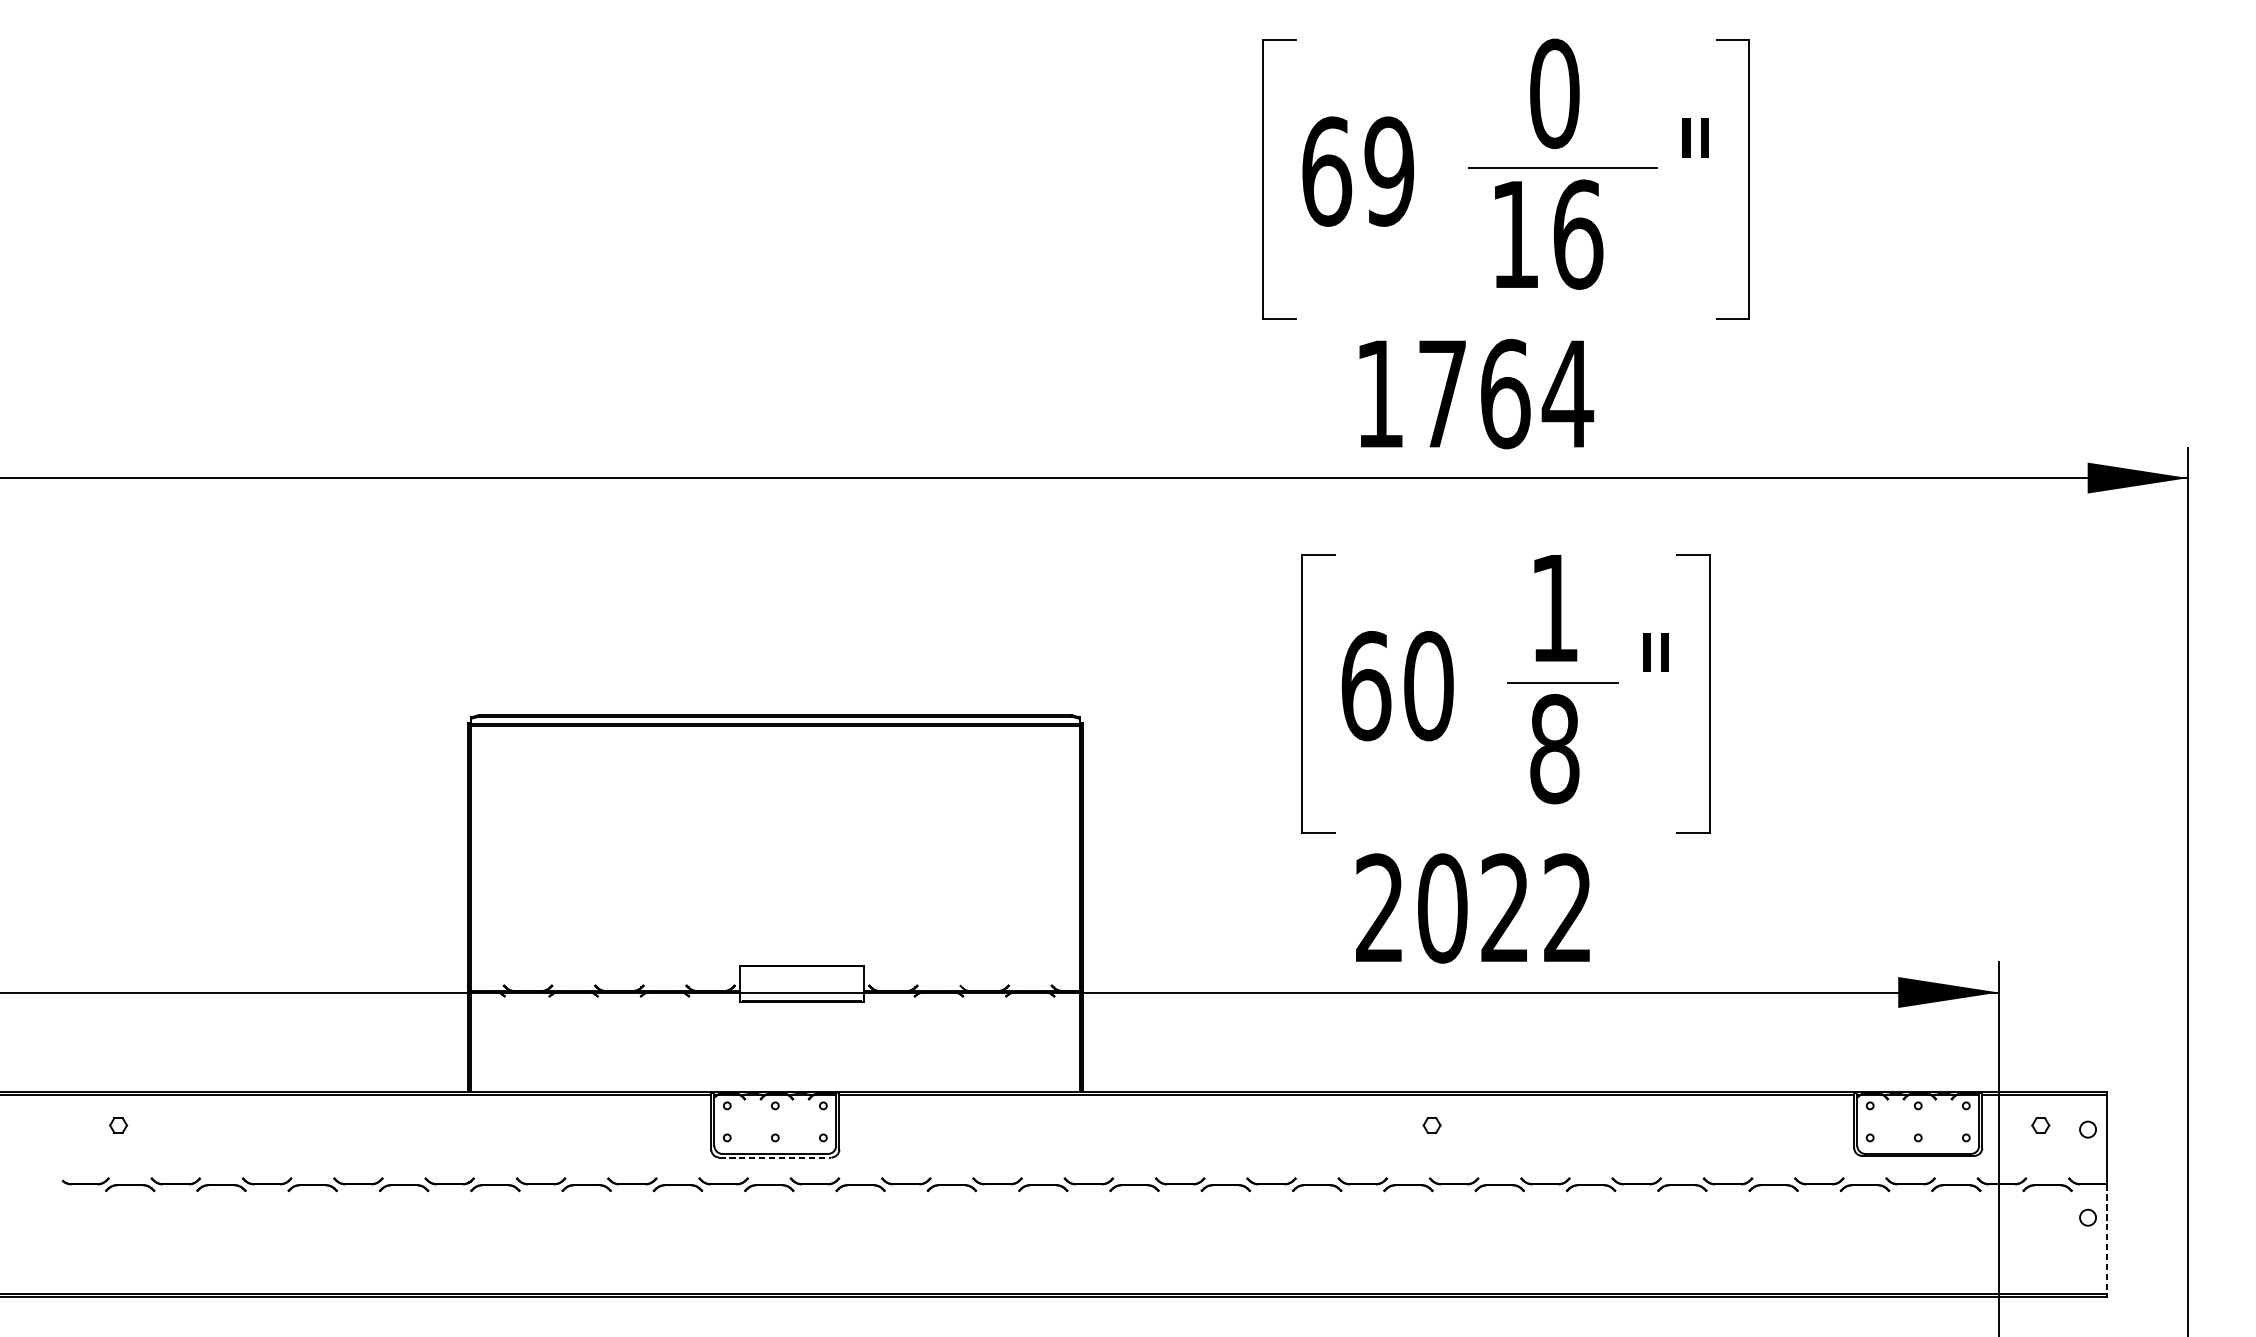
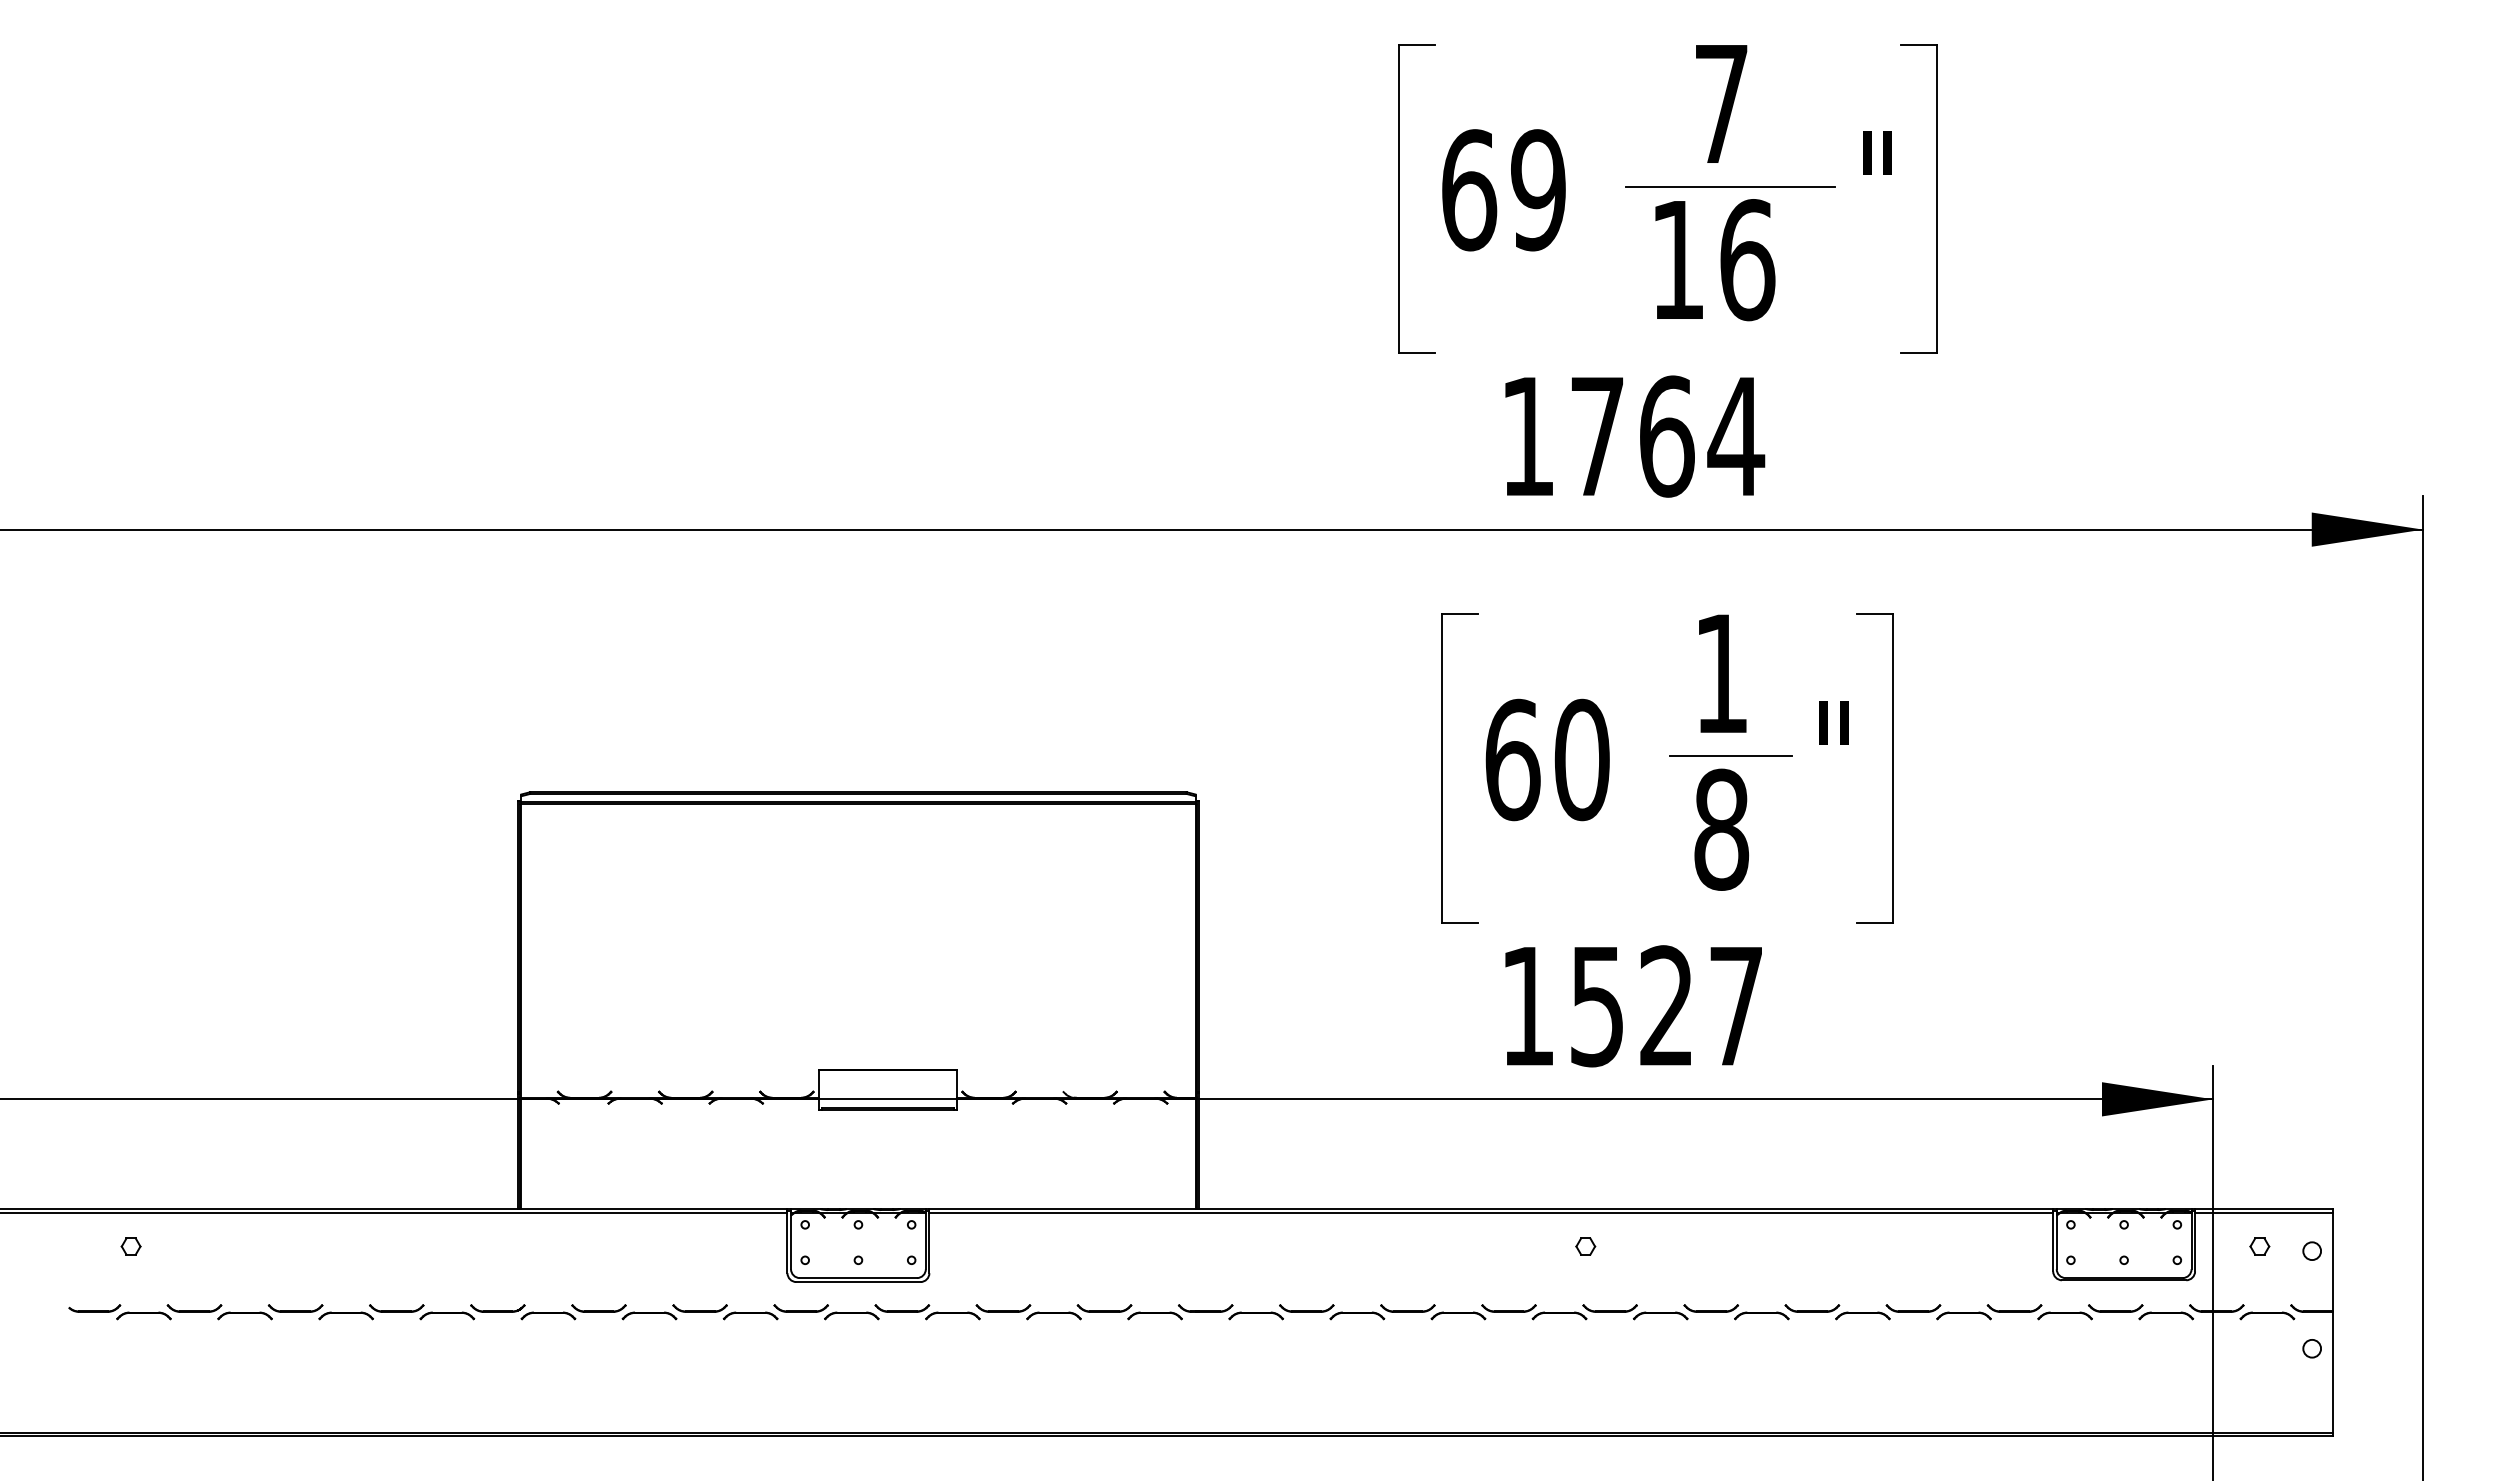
text: (1554, 94) -> (1721, 104), 0 -> 7
text: (1473, 908) -> (1631, 1006), 2022 -> 1527
line: (775, 1157) -> (858, 1282), dashed -> solid
line: (2107, 1239) -> (2333, 1372), dashed -> solid

